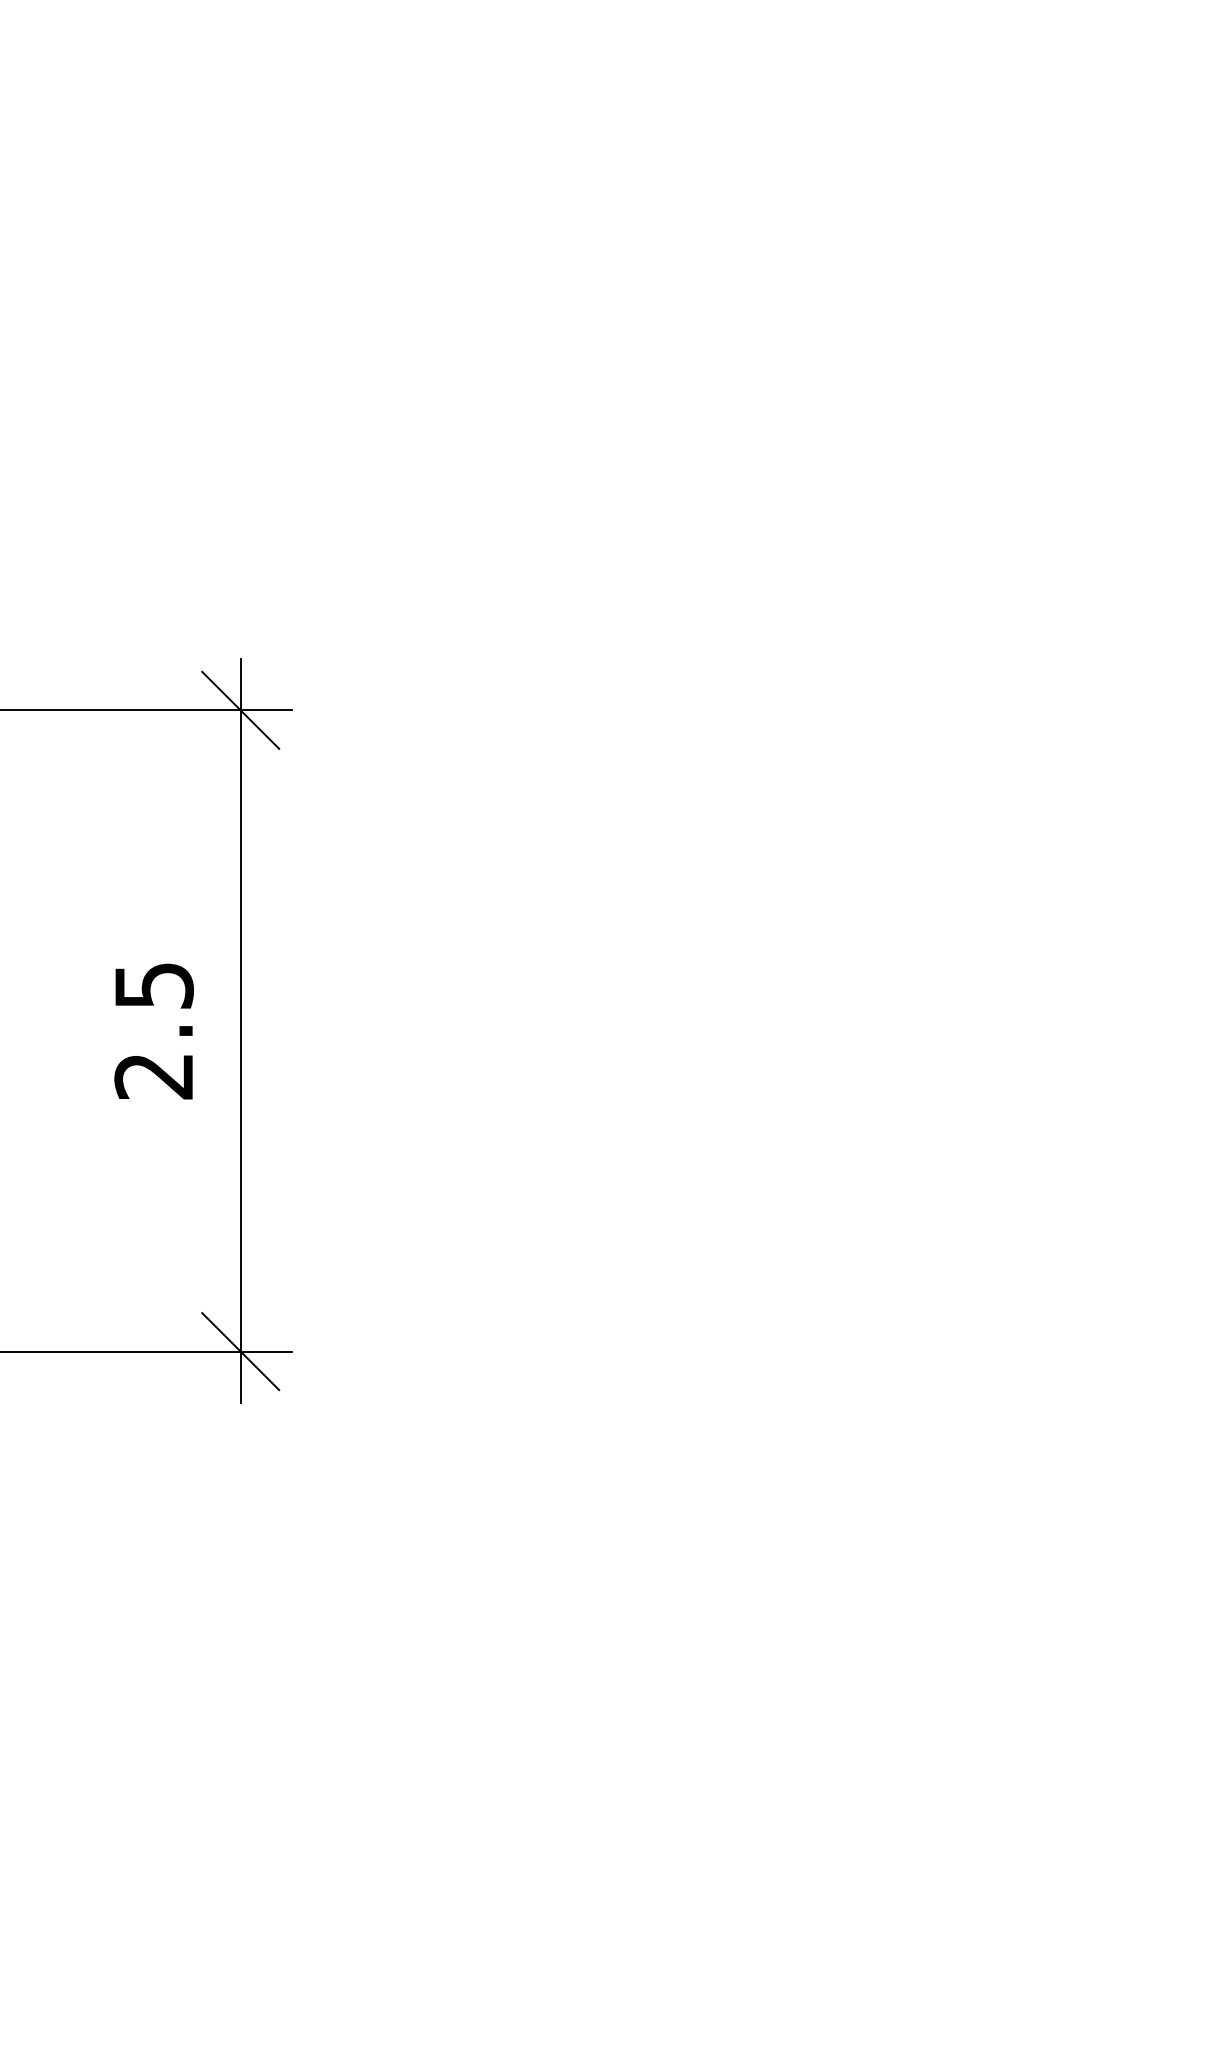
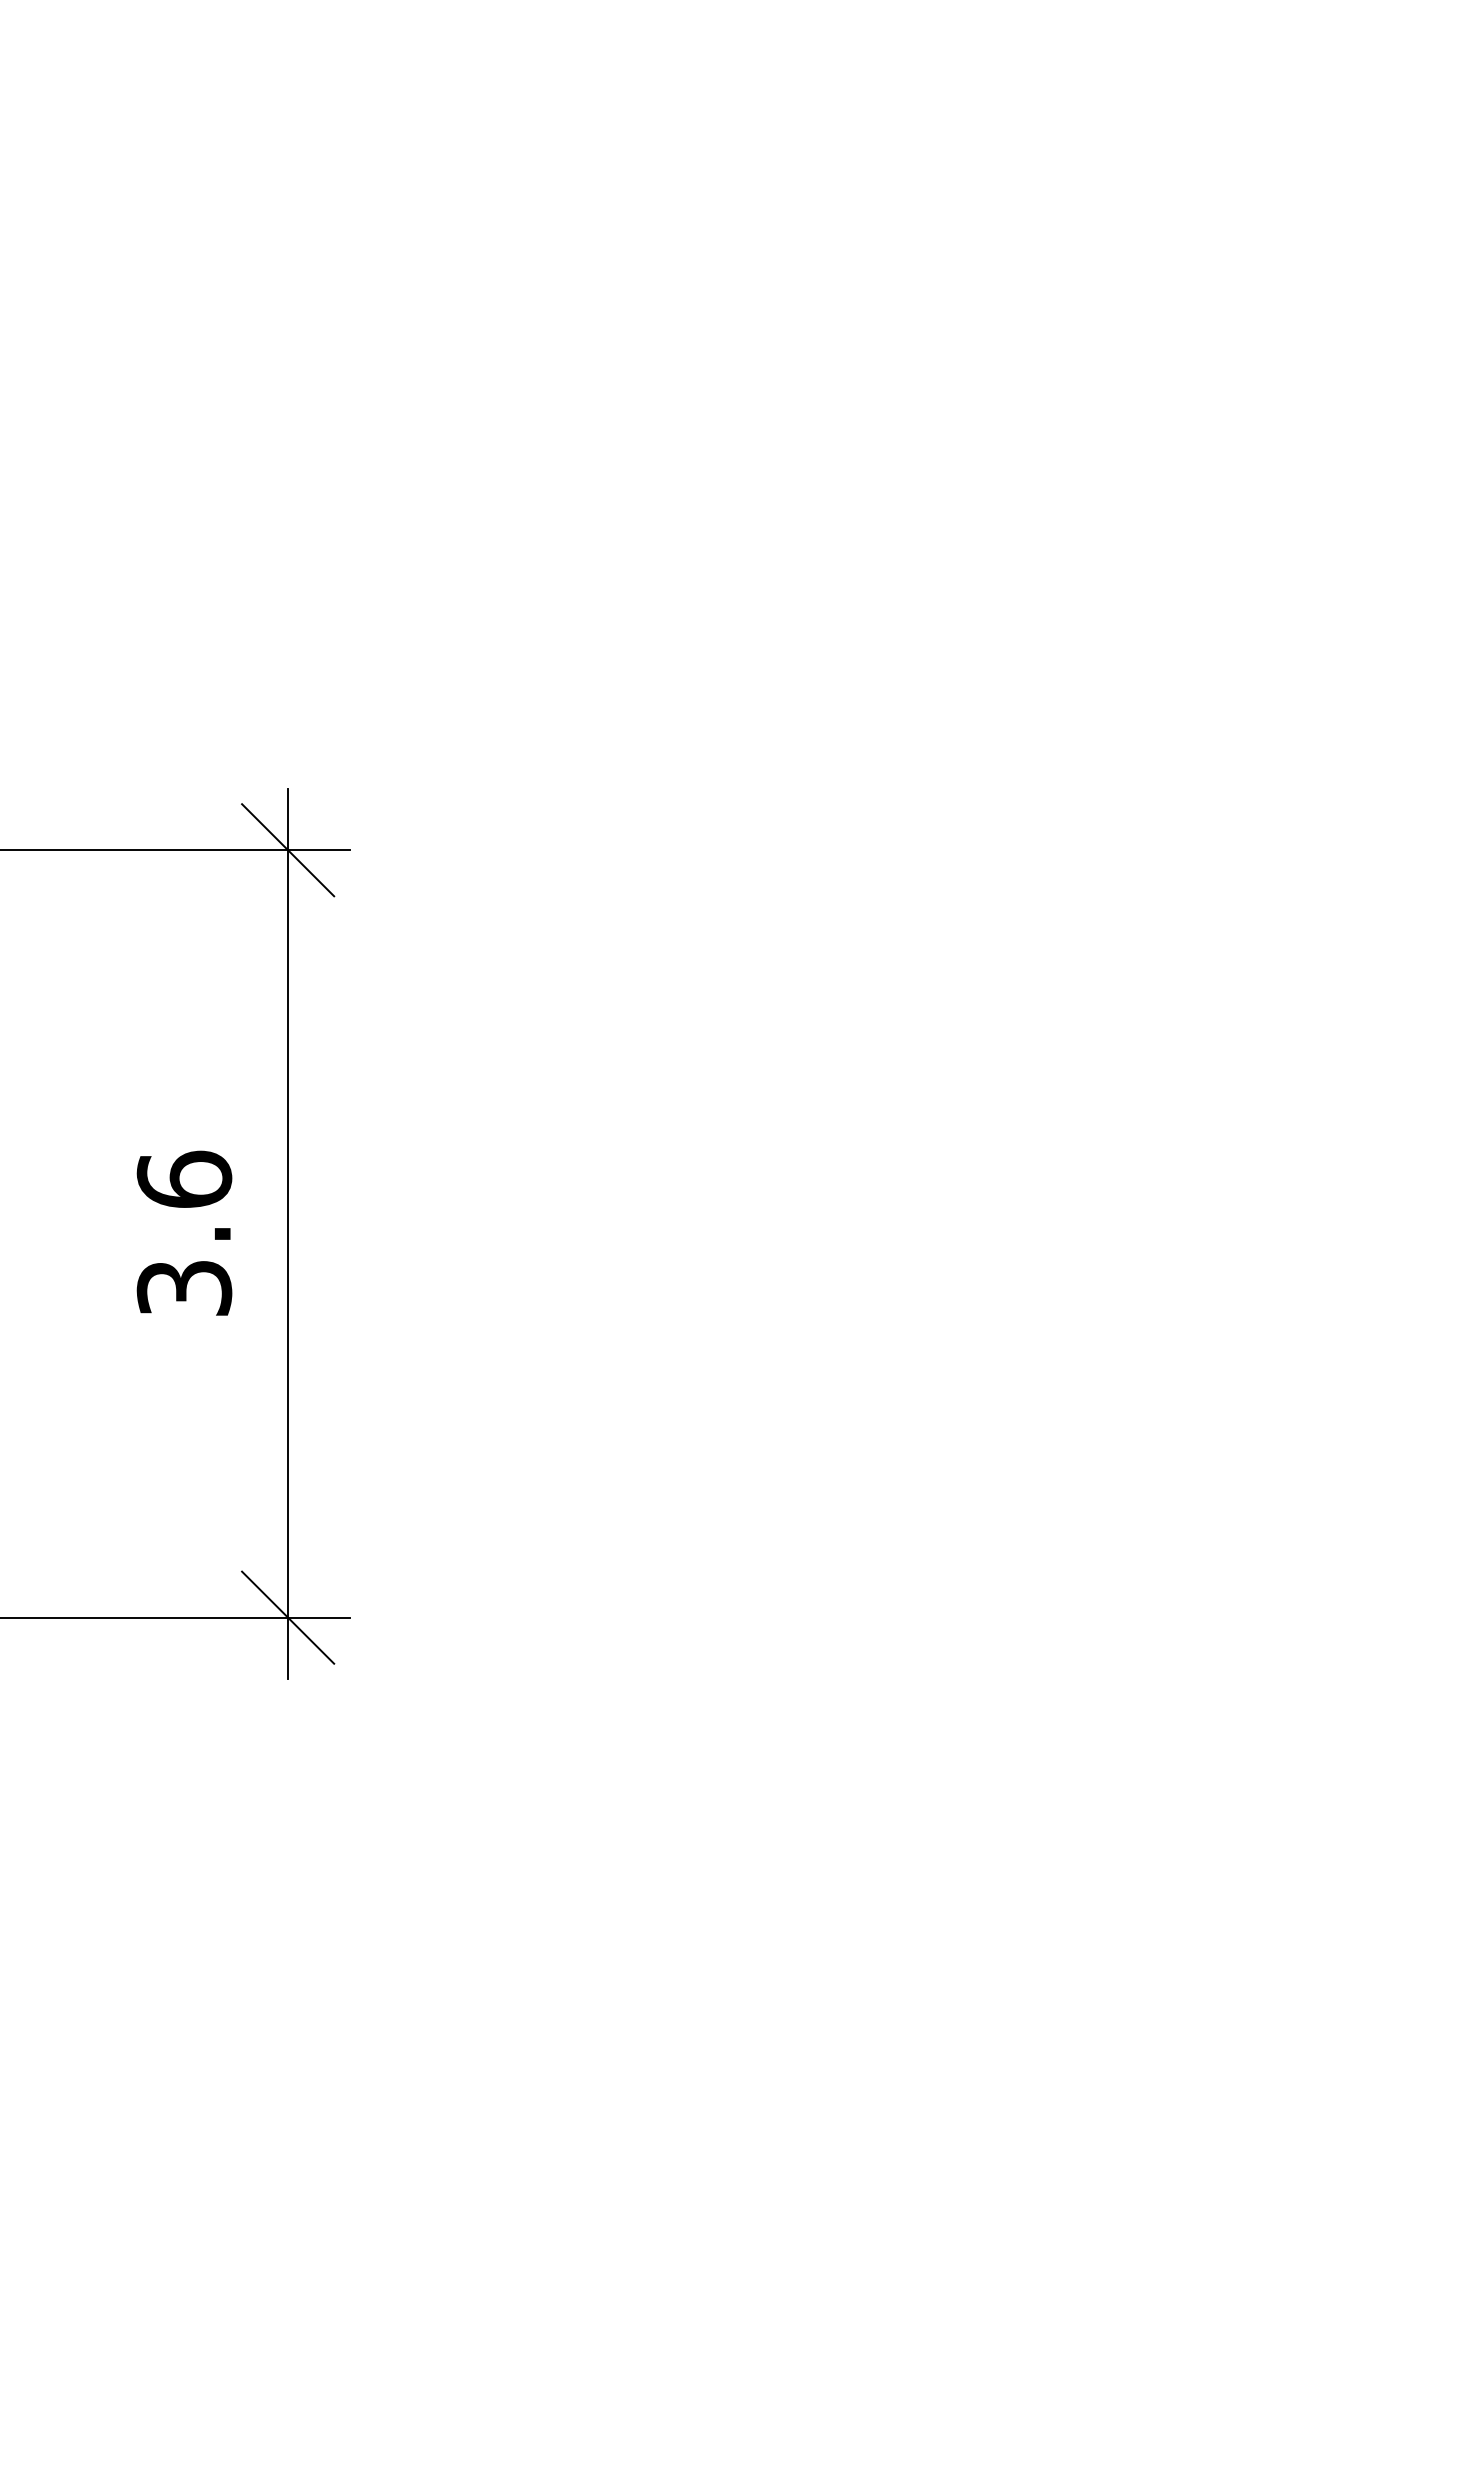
text: (154, 1029) -> (184, 1232), 2.5 -> 3.6

